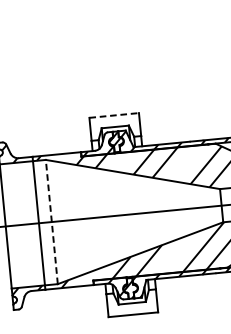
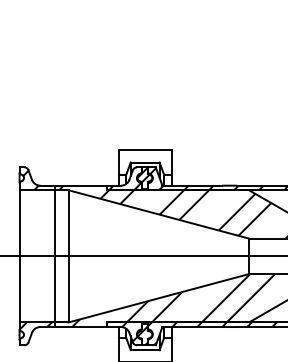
line: (114, 115) -> (145, 150), dashed -> solid
line: (51, 221) -> (68, 255), dashed -> solid

